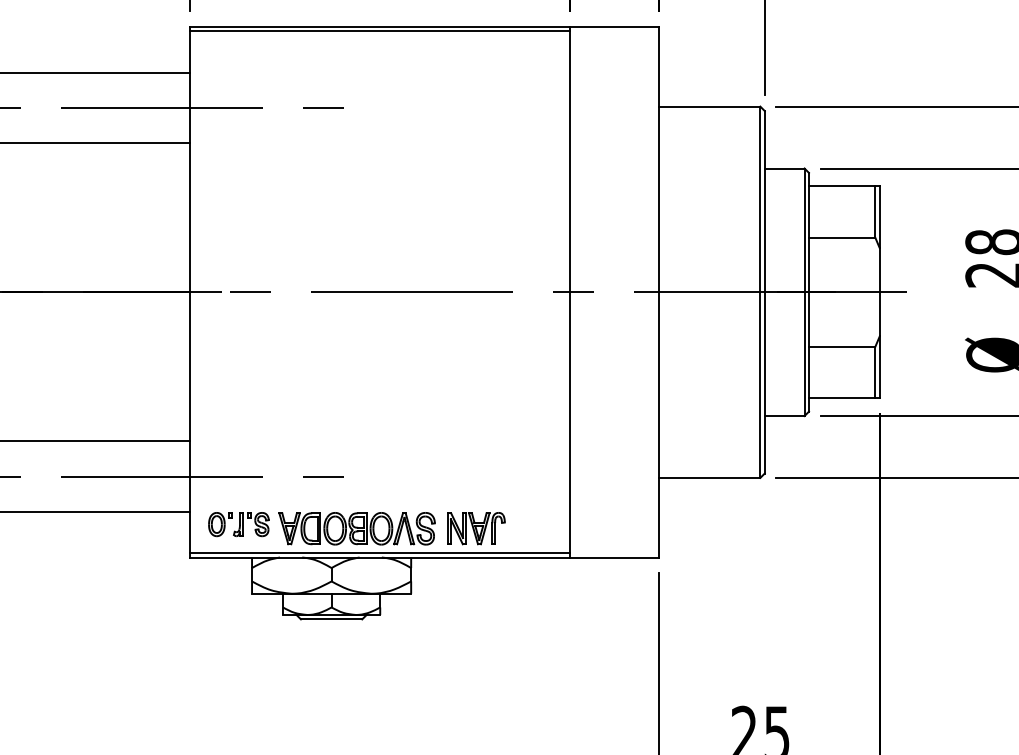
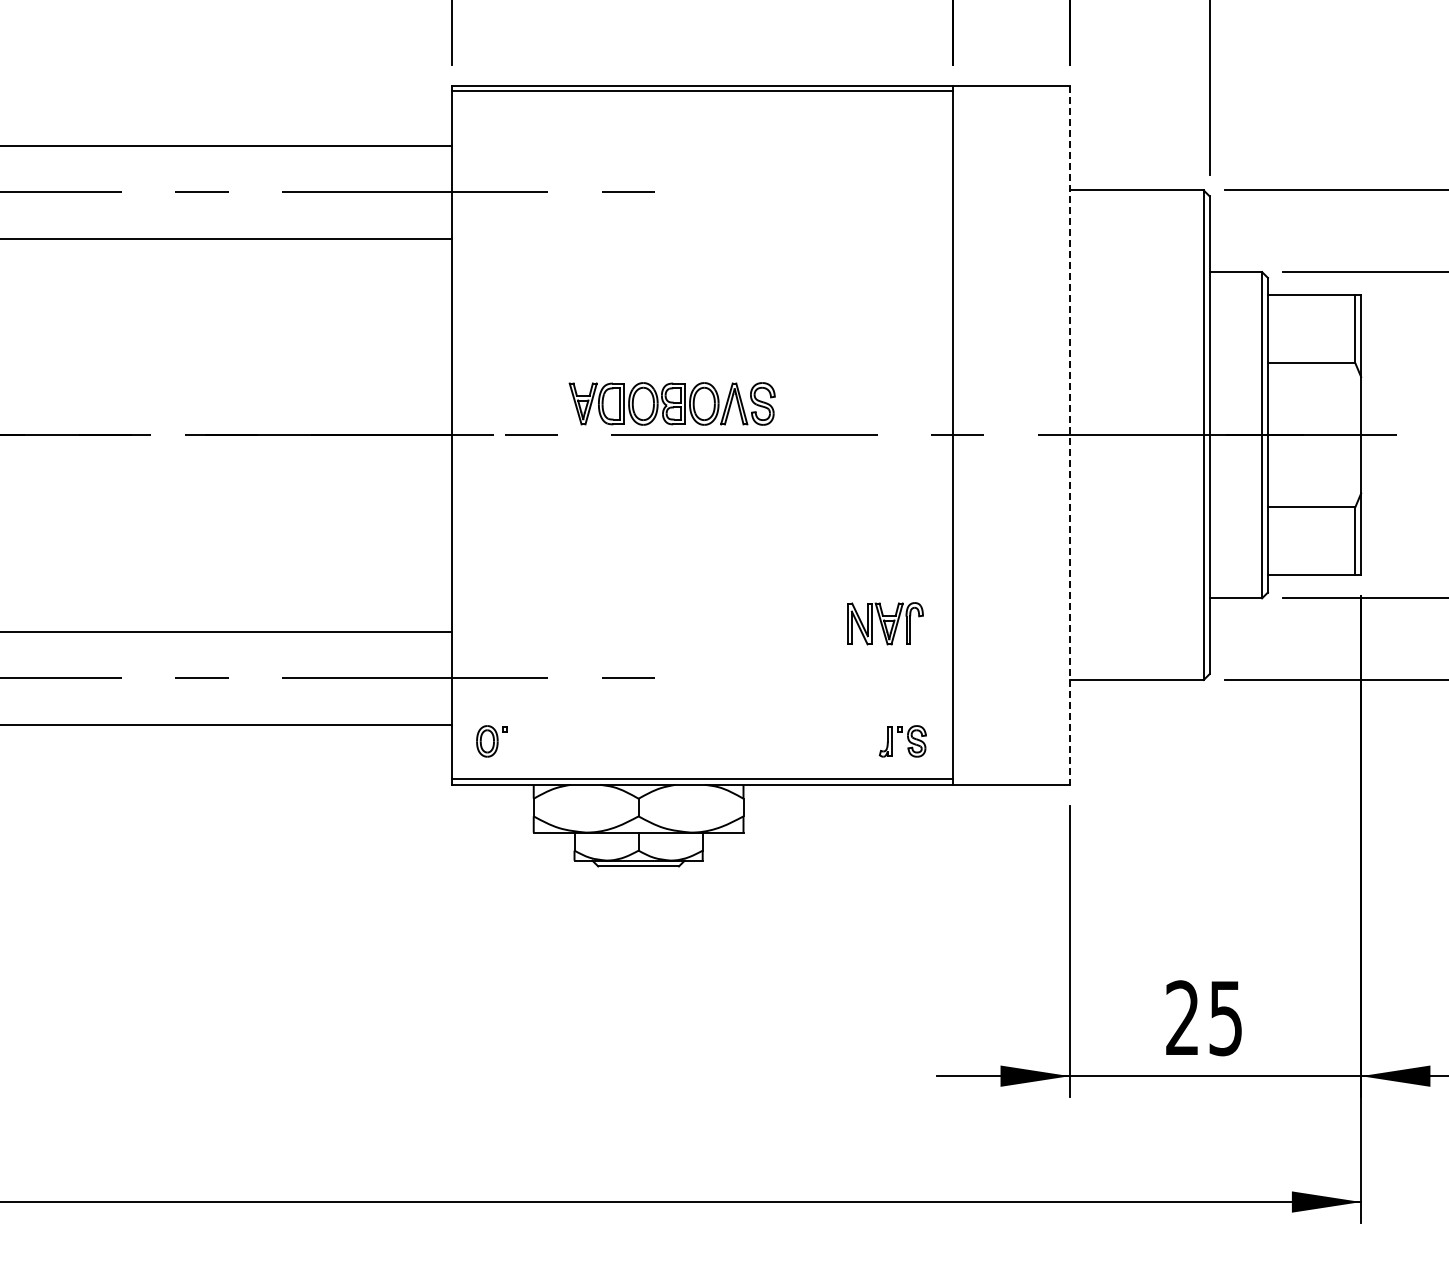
line: (658, 292) -> (1069, 435), solid -> dashed
part: (251, 524) -> (902, 741), moved
part: (356, 528) -> (671, 403), moved
part: (476, 528) -> (885, 623), moved

